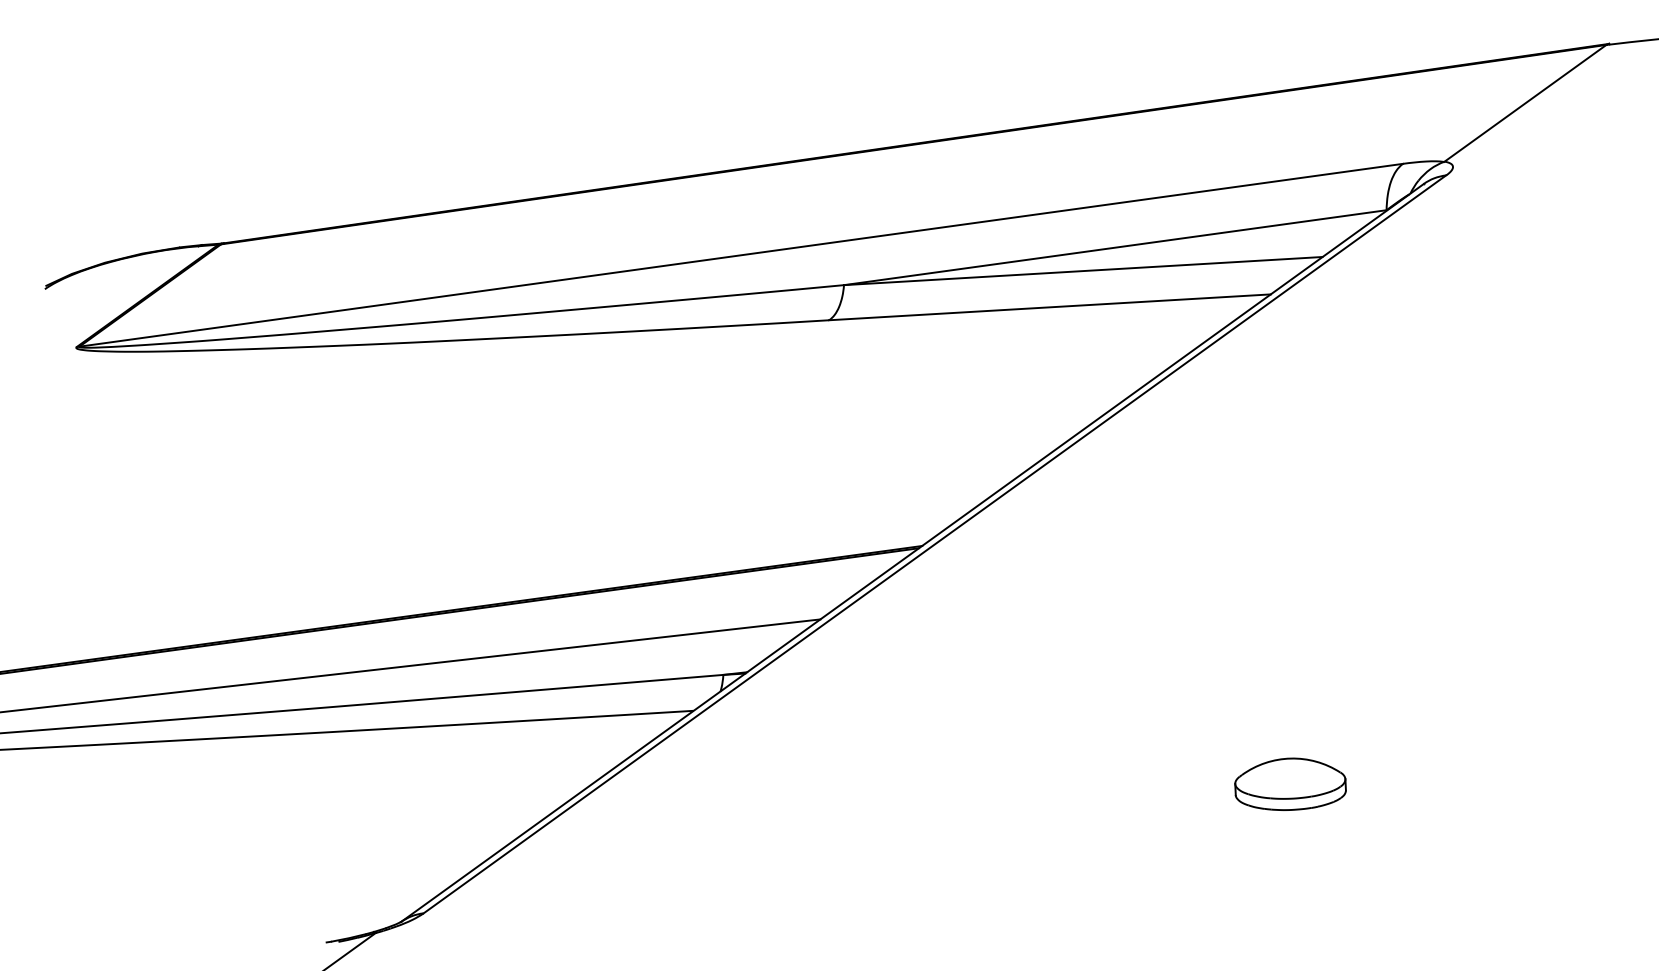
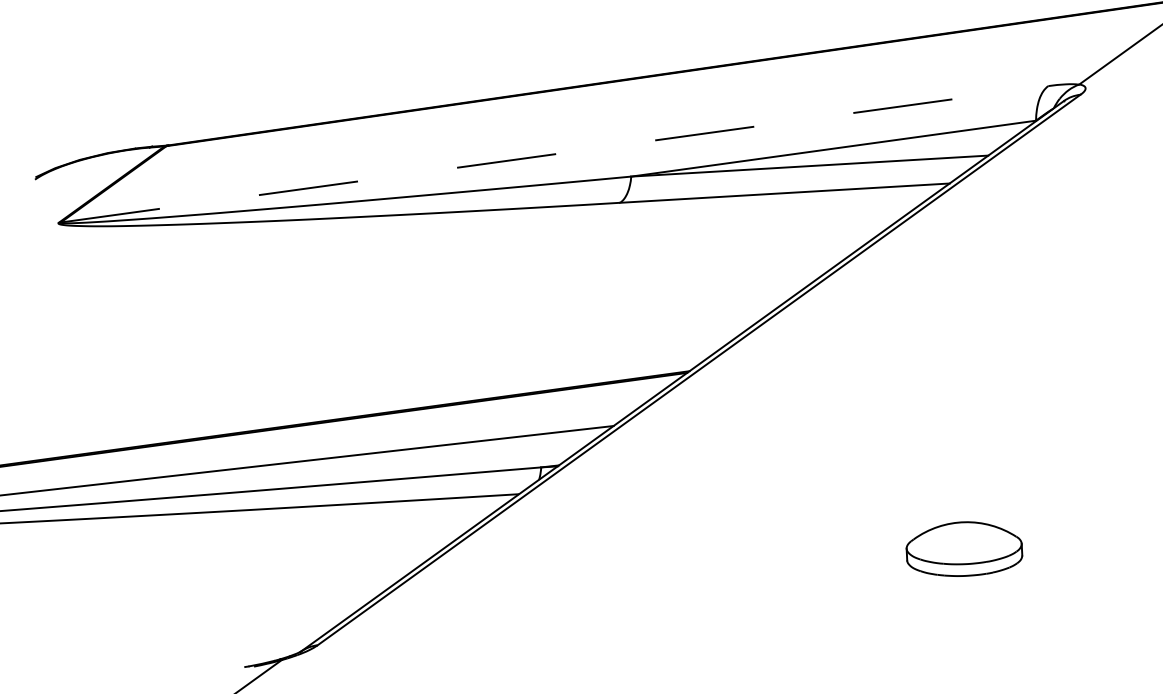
line: (741, 255) -> (554, 154), solid -> dashed
part: (1290, 783) -> (964, 548), size x1.4

